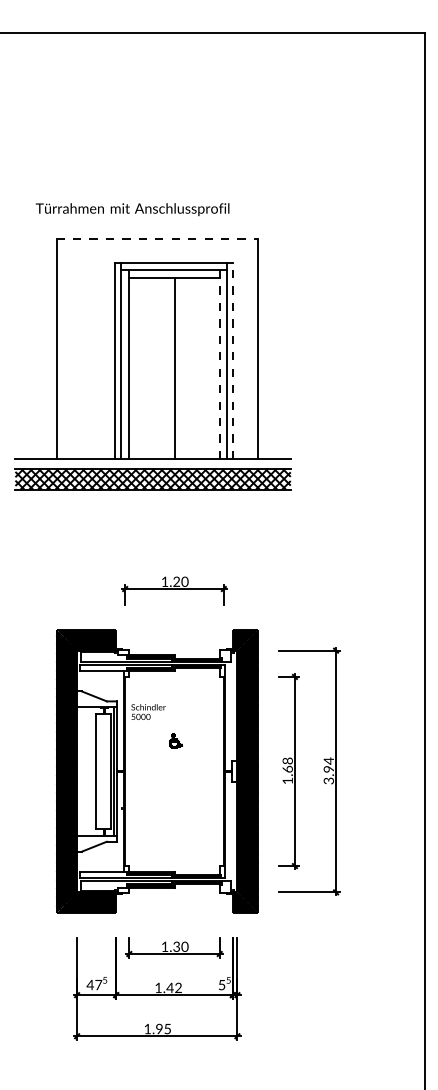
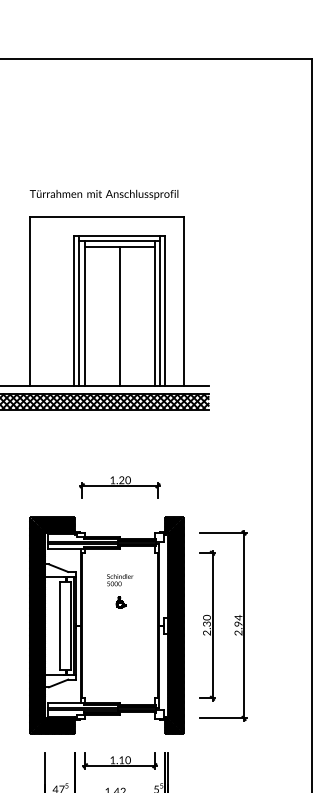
text: (132, 209) -> (104, 194), moved
line: (157, 238) -> (107, 216), dashed -> solid
line: (232, 361) -> (164, 311), dashed -> solid
line: (219, 364) -> (154, 313), dashed -> solid
text: (148, 711) -> (120, 579), moved
text: (287, 770) -> (206, 624), 1.68 -> 2.30
text: (330, 780) -> (239, 632), 3.94 -> 2.94
text: (176, 946) -> (121, 759), 1.30 -> 1.10

